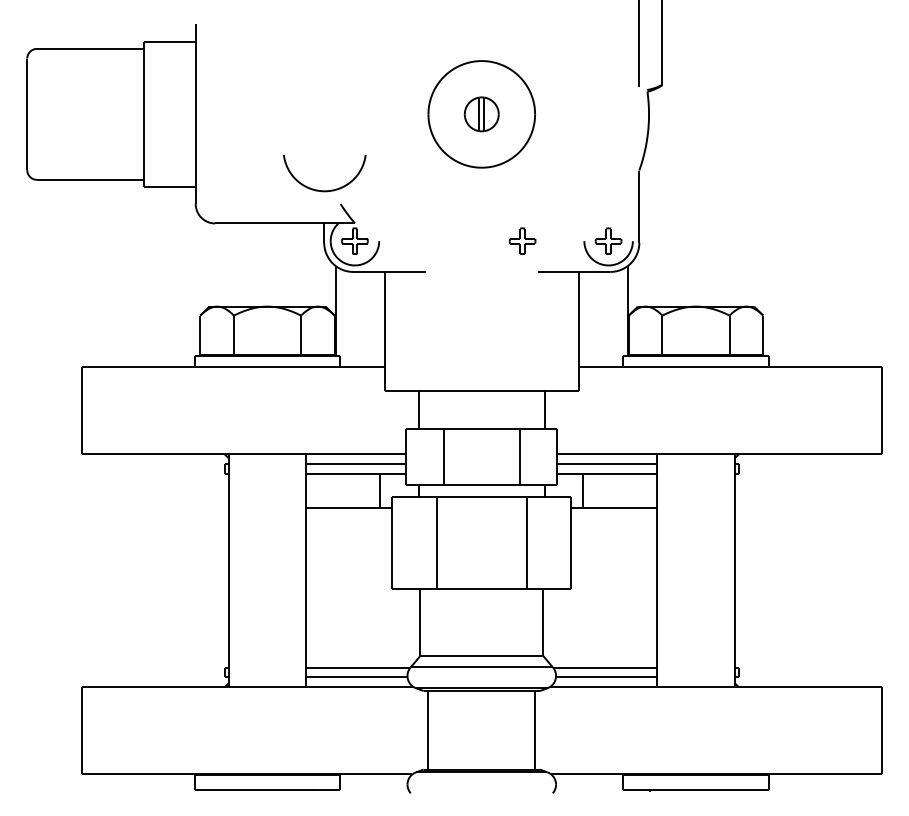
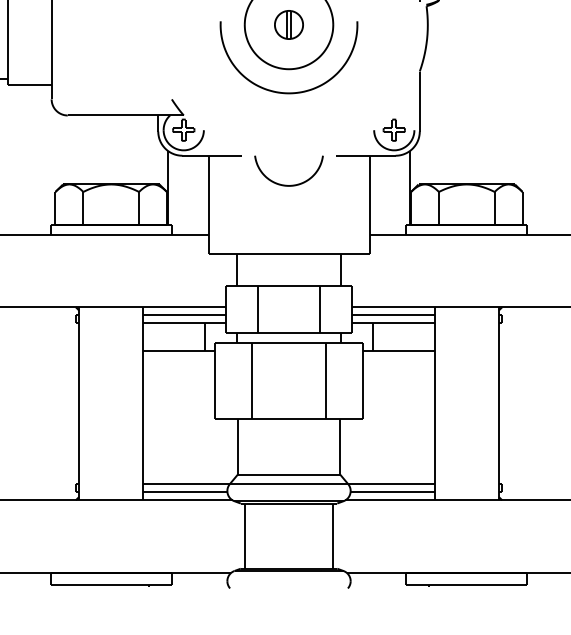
curve: (324, 190) -> (288, 185), moved
part: (481, 195) -> (288, 92), added
part: (522, 240) -> (322, 129), removed

